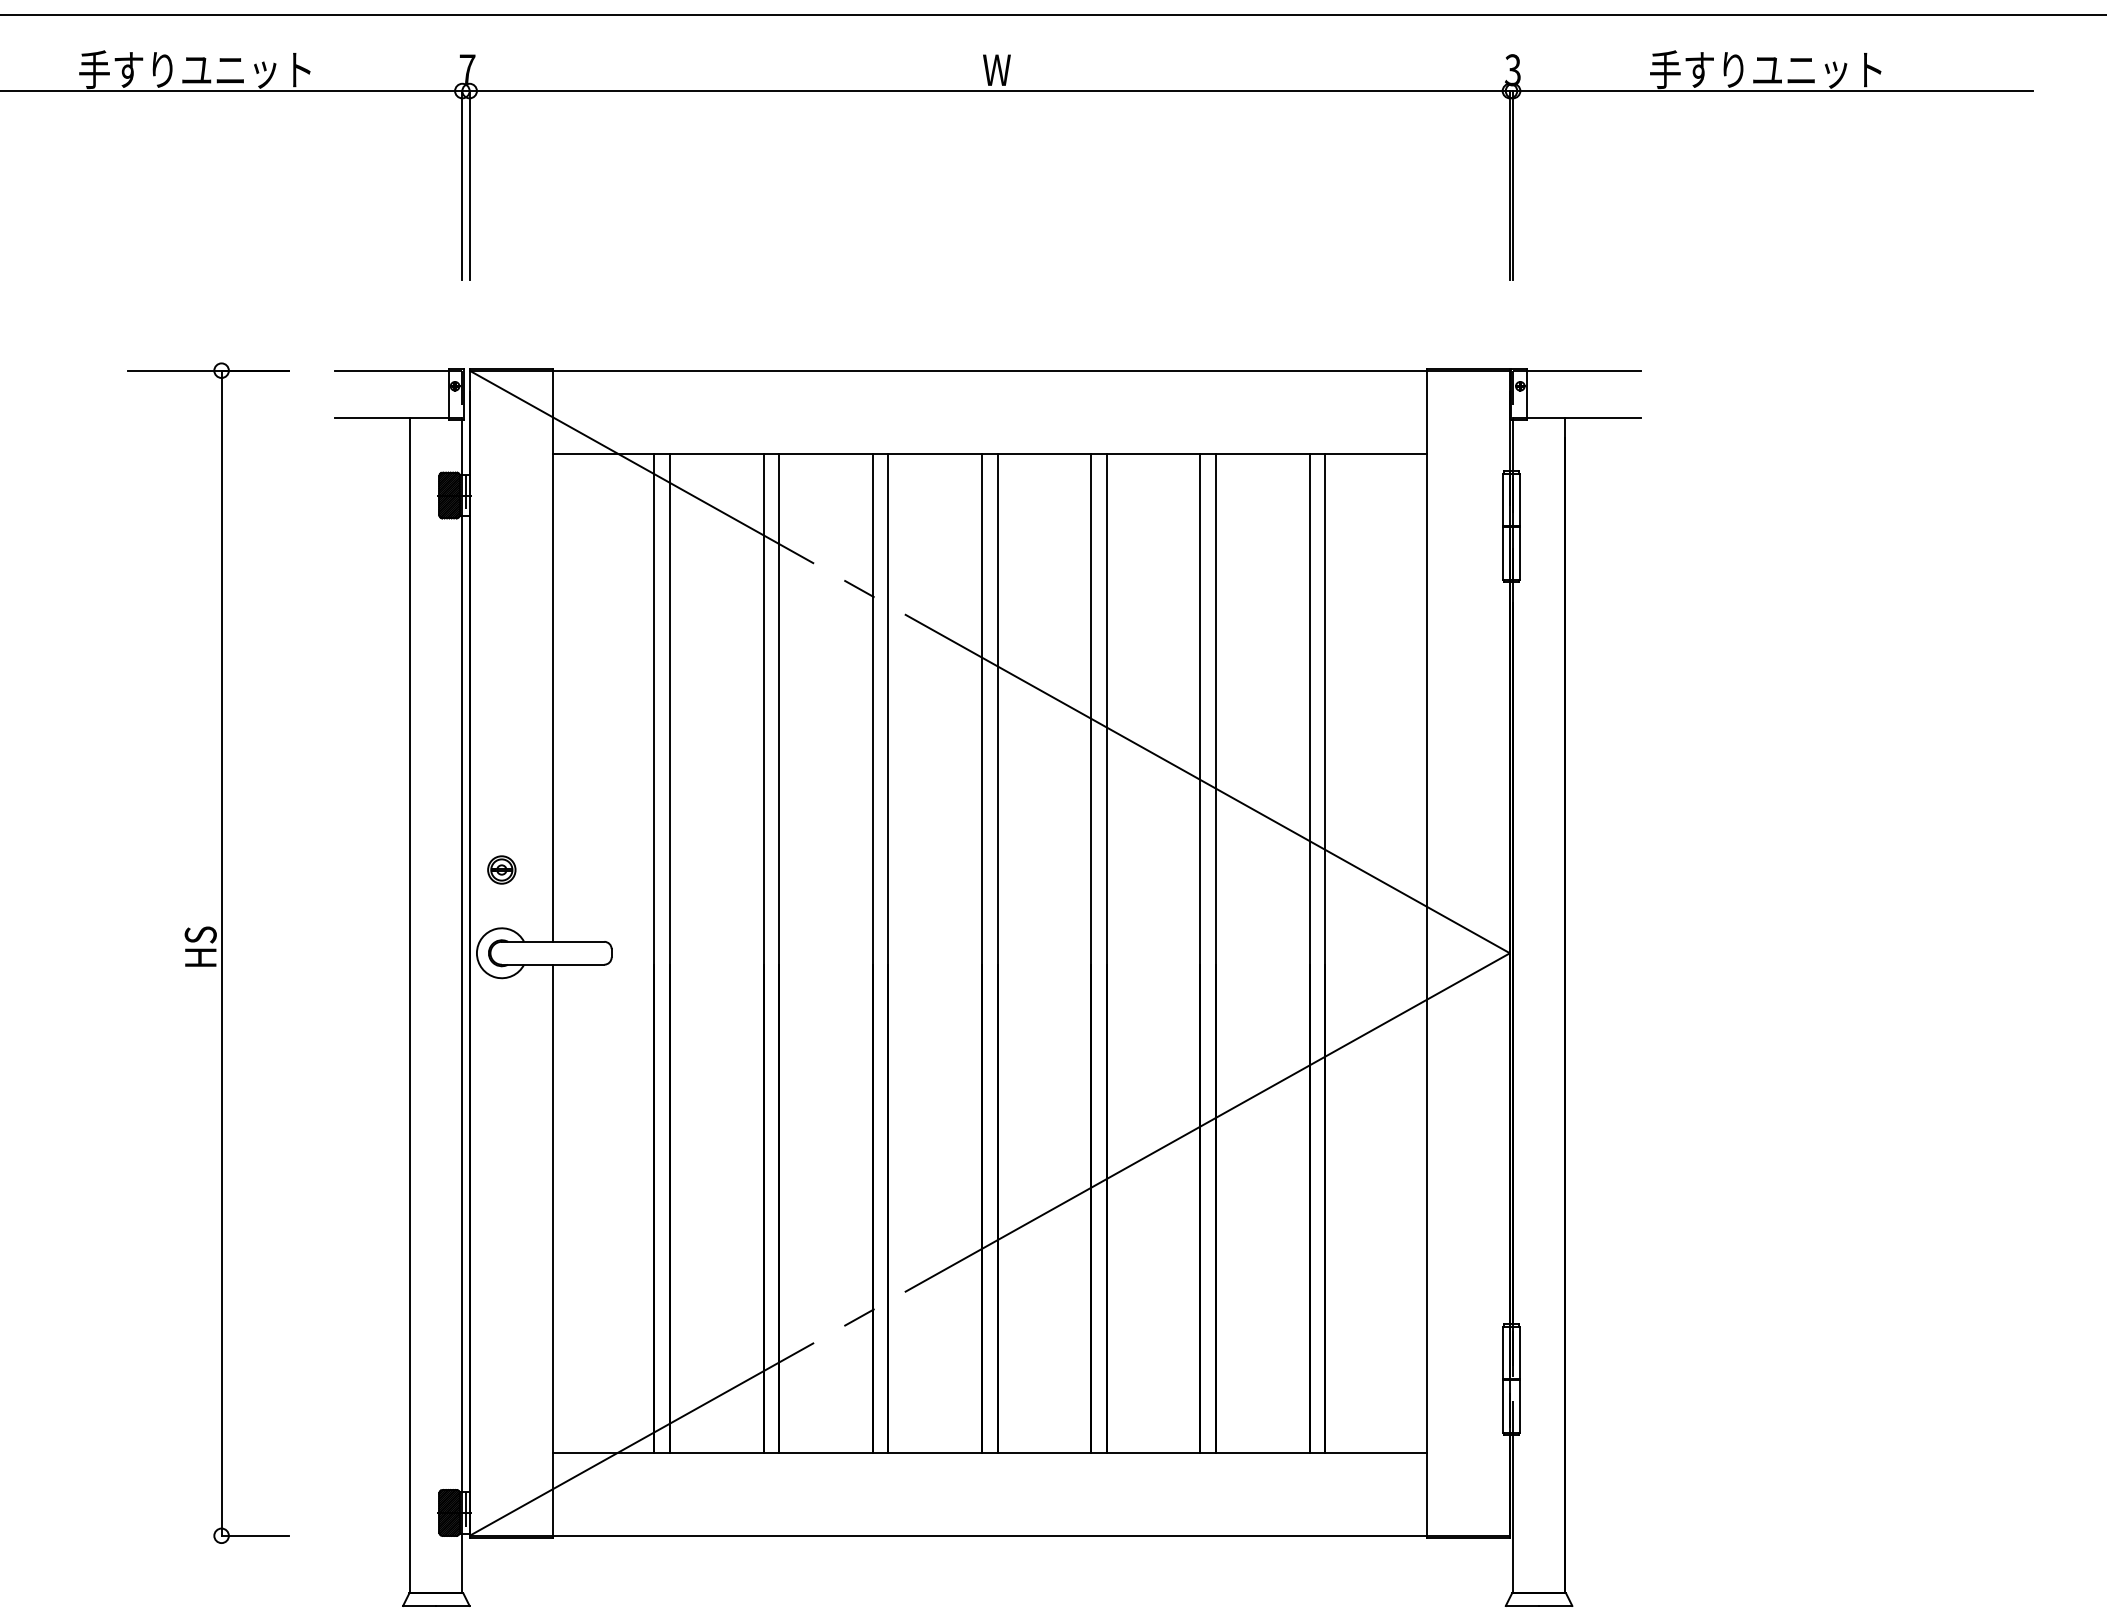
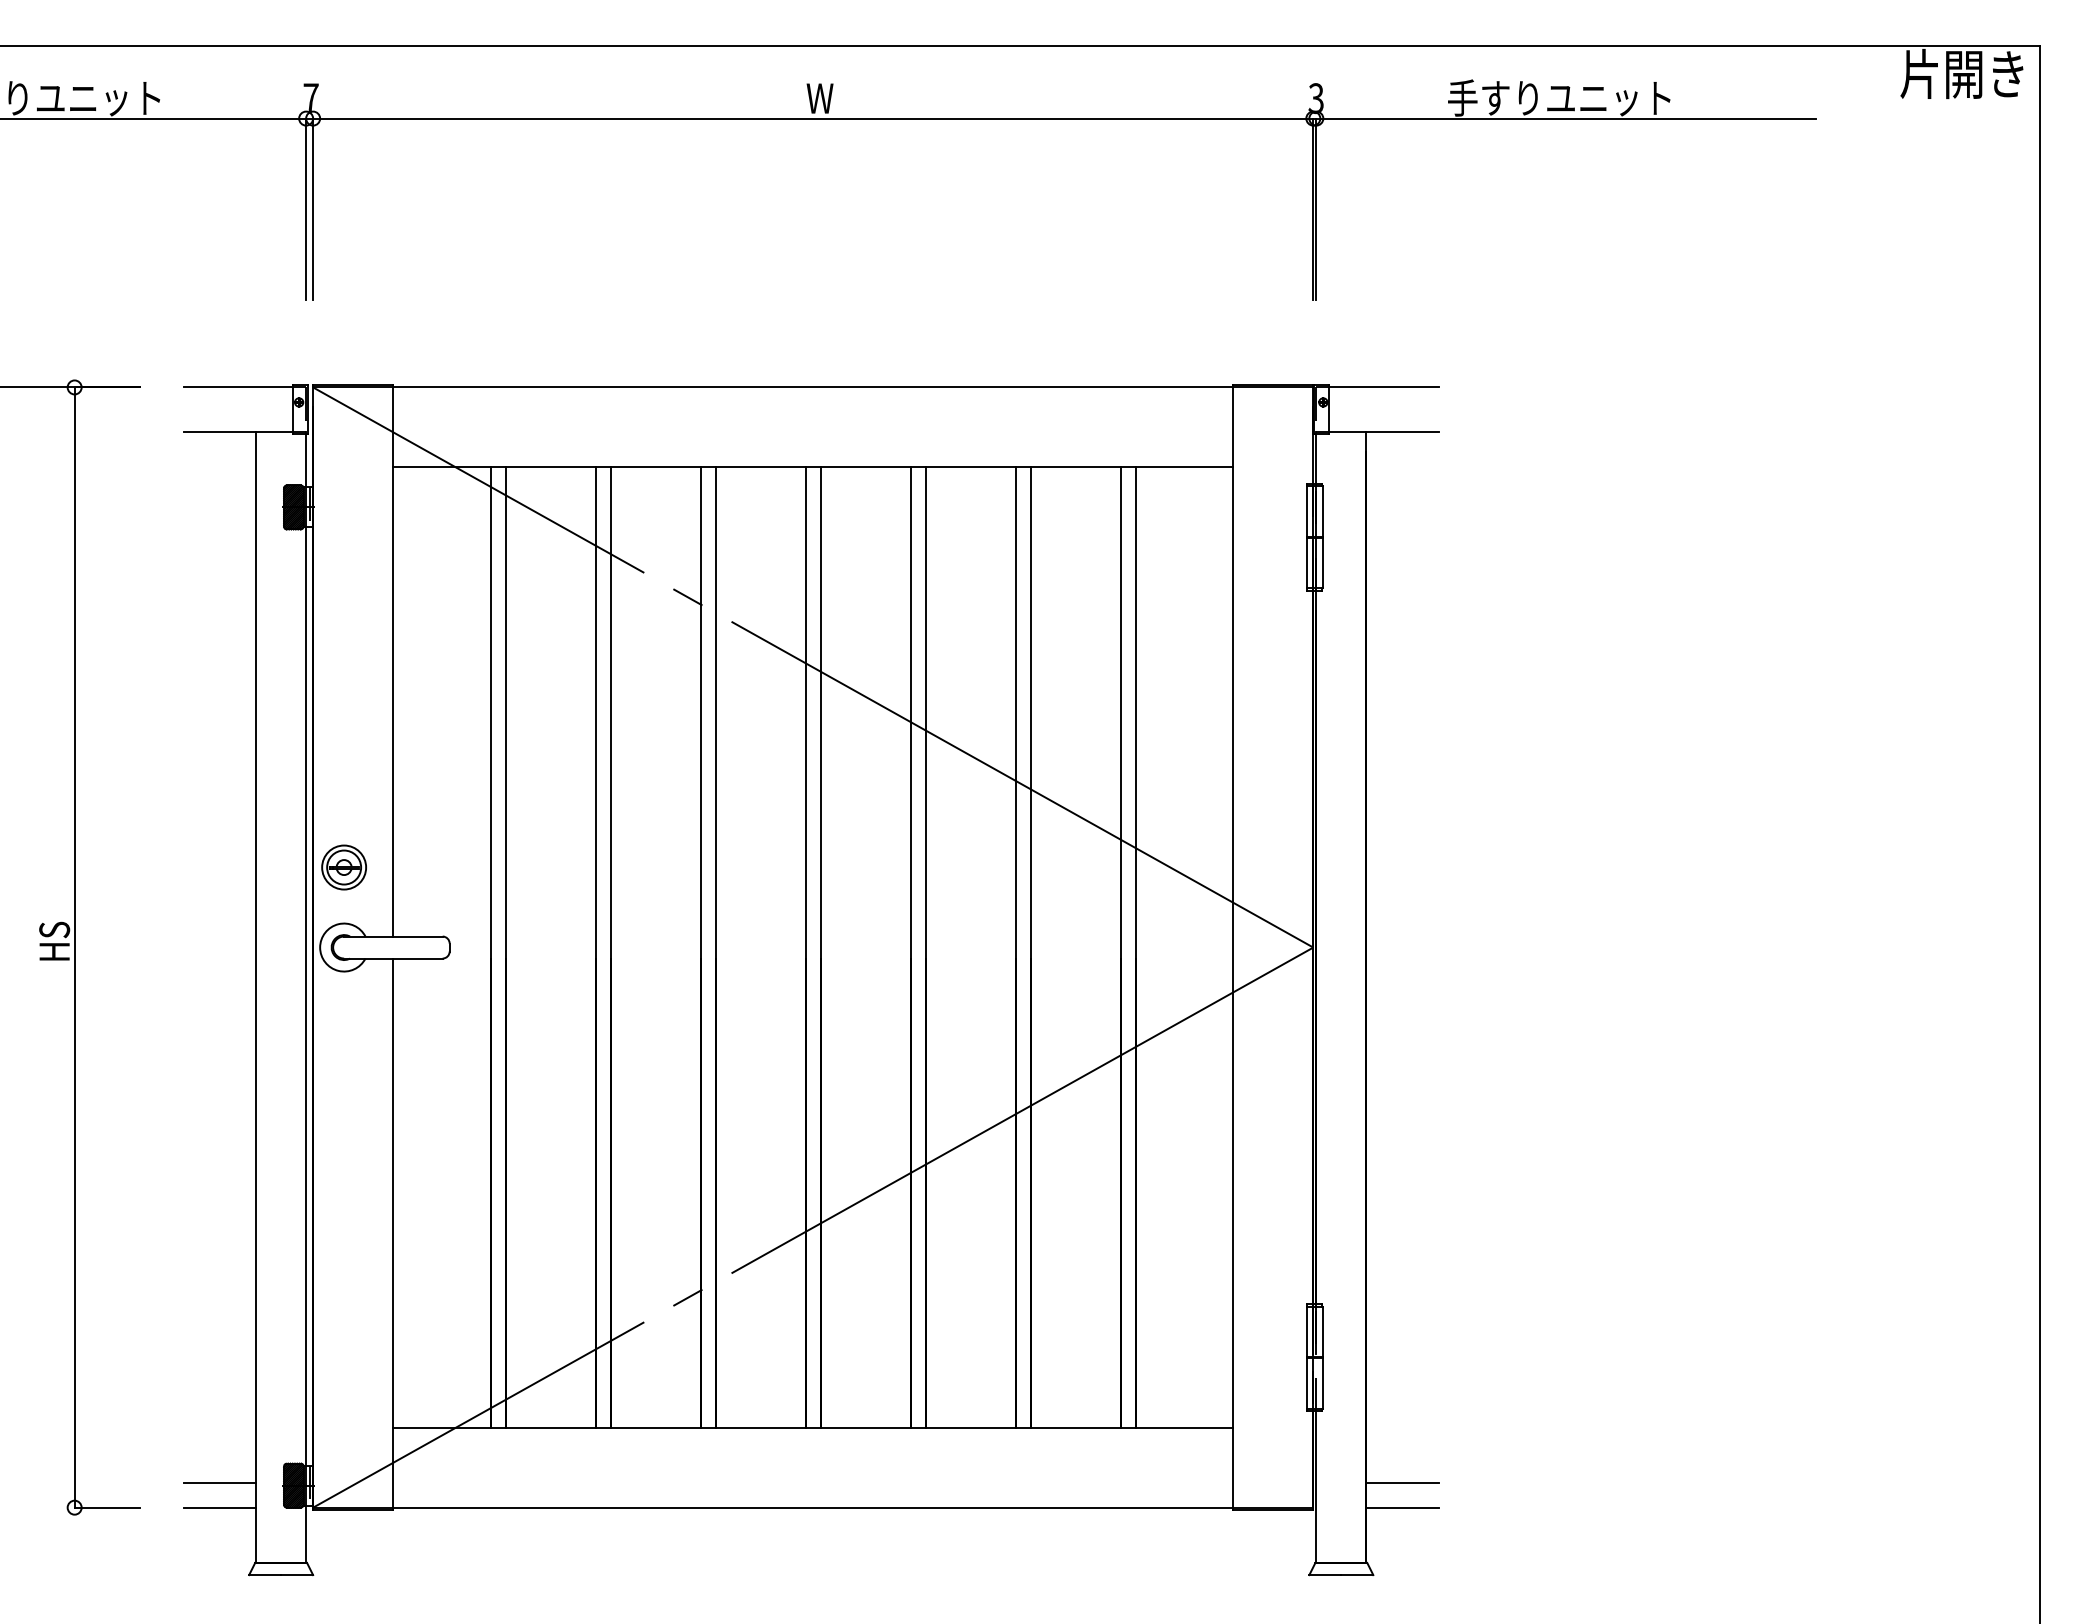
part: (501, 869) -> (343, 867), size x1.67
line: (372, 1509) -> (219, 1482), added
line: (1602, 1509) -> (1402, 1482), added
line: (372, 1535) -> (219, 1507), added
line: (1602, 1535) -> (1402, 1507), added

